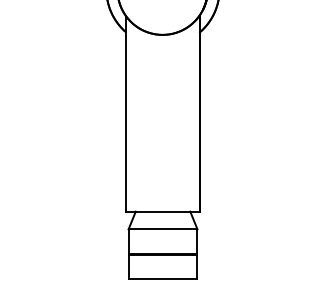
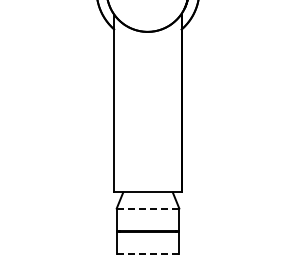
line: (163, 229) -> (148, 208), solid -> dashed
line: (163, 278) -> (148, 253), solid -> dashed

